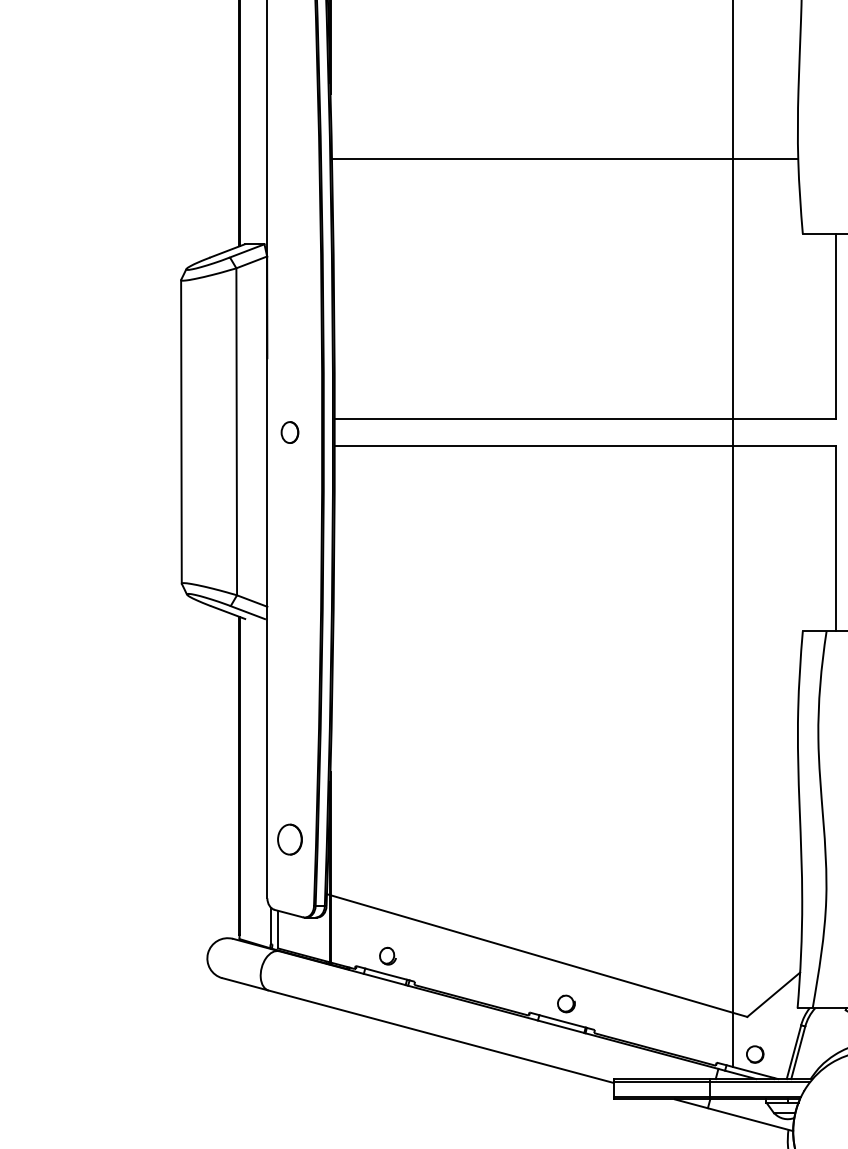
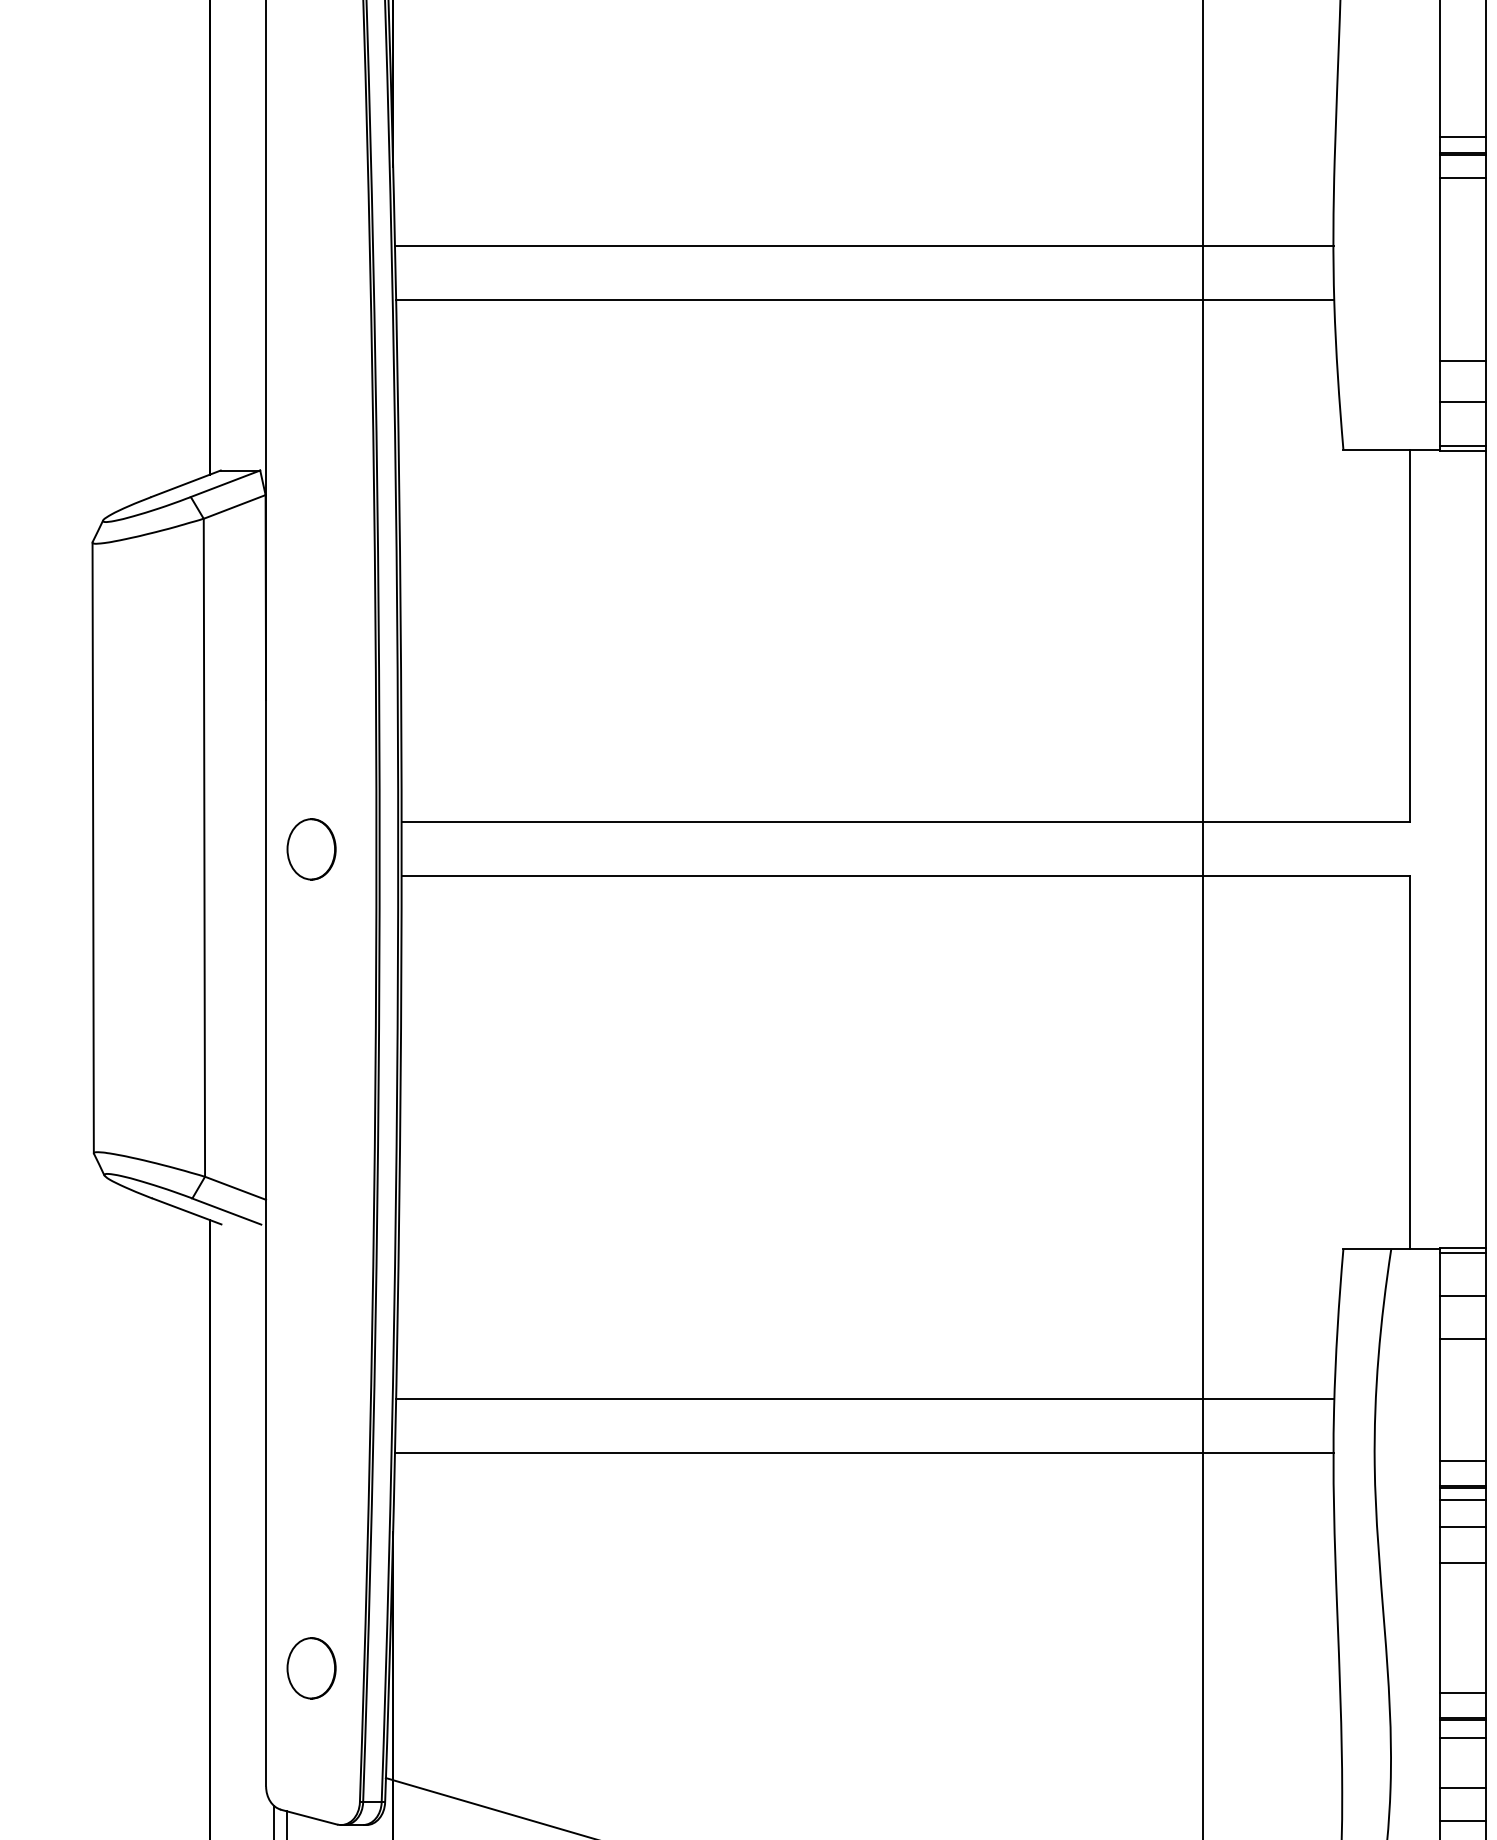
line: (564, 132) -> (863, 245), added
part: (289, 432) -> (310, 849), size x1.43
line: (565, 705) -> (865, 1398), added
line: (564, 732) -> (863, 1452), added

